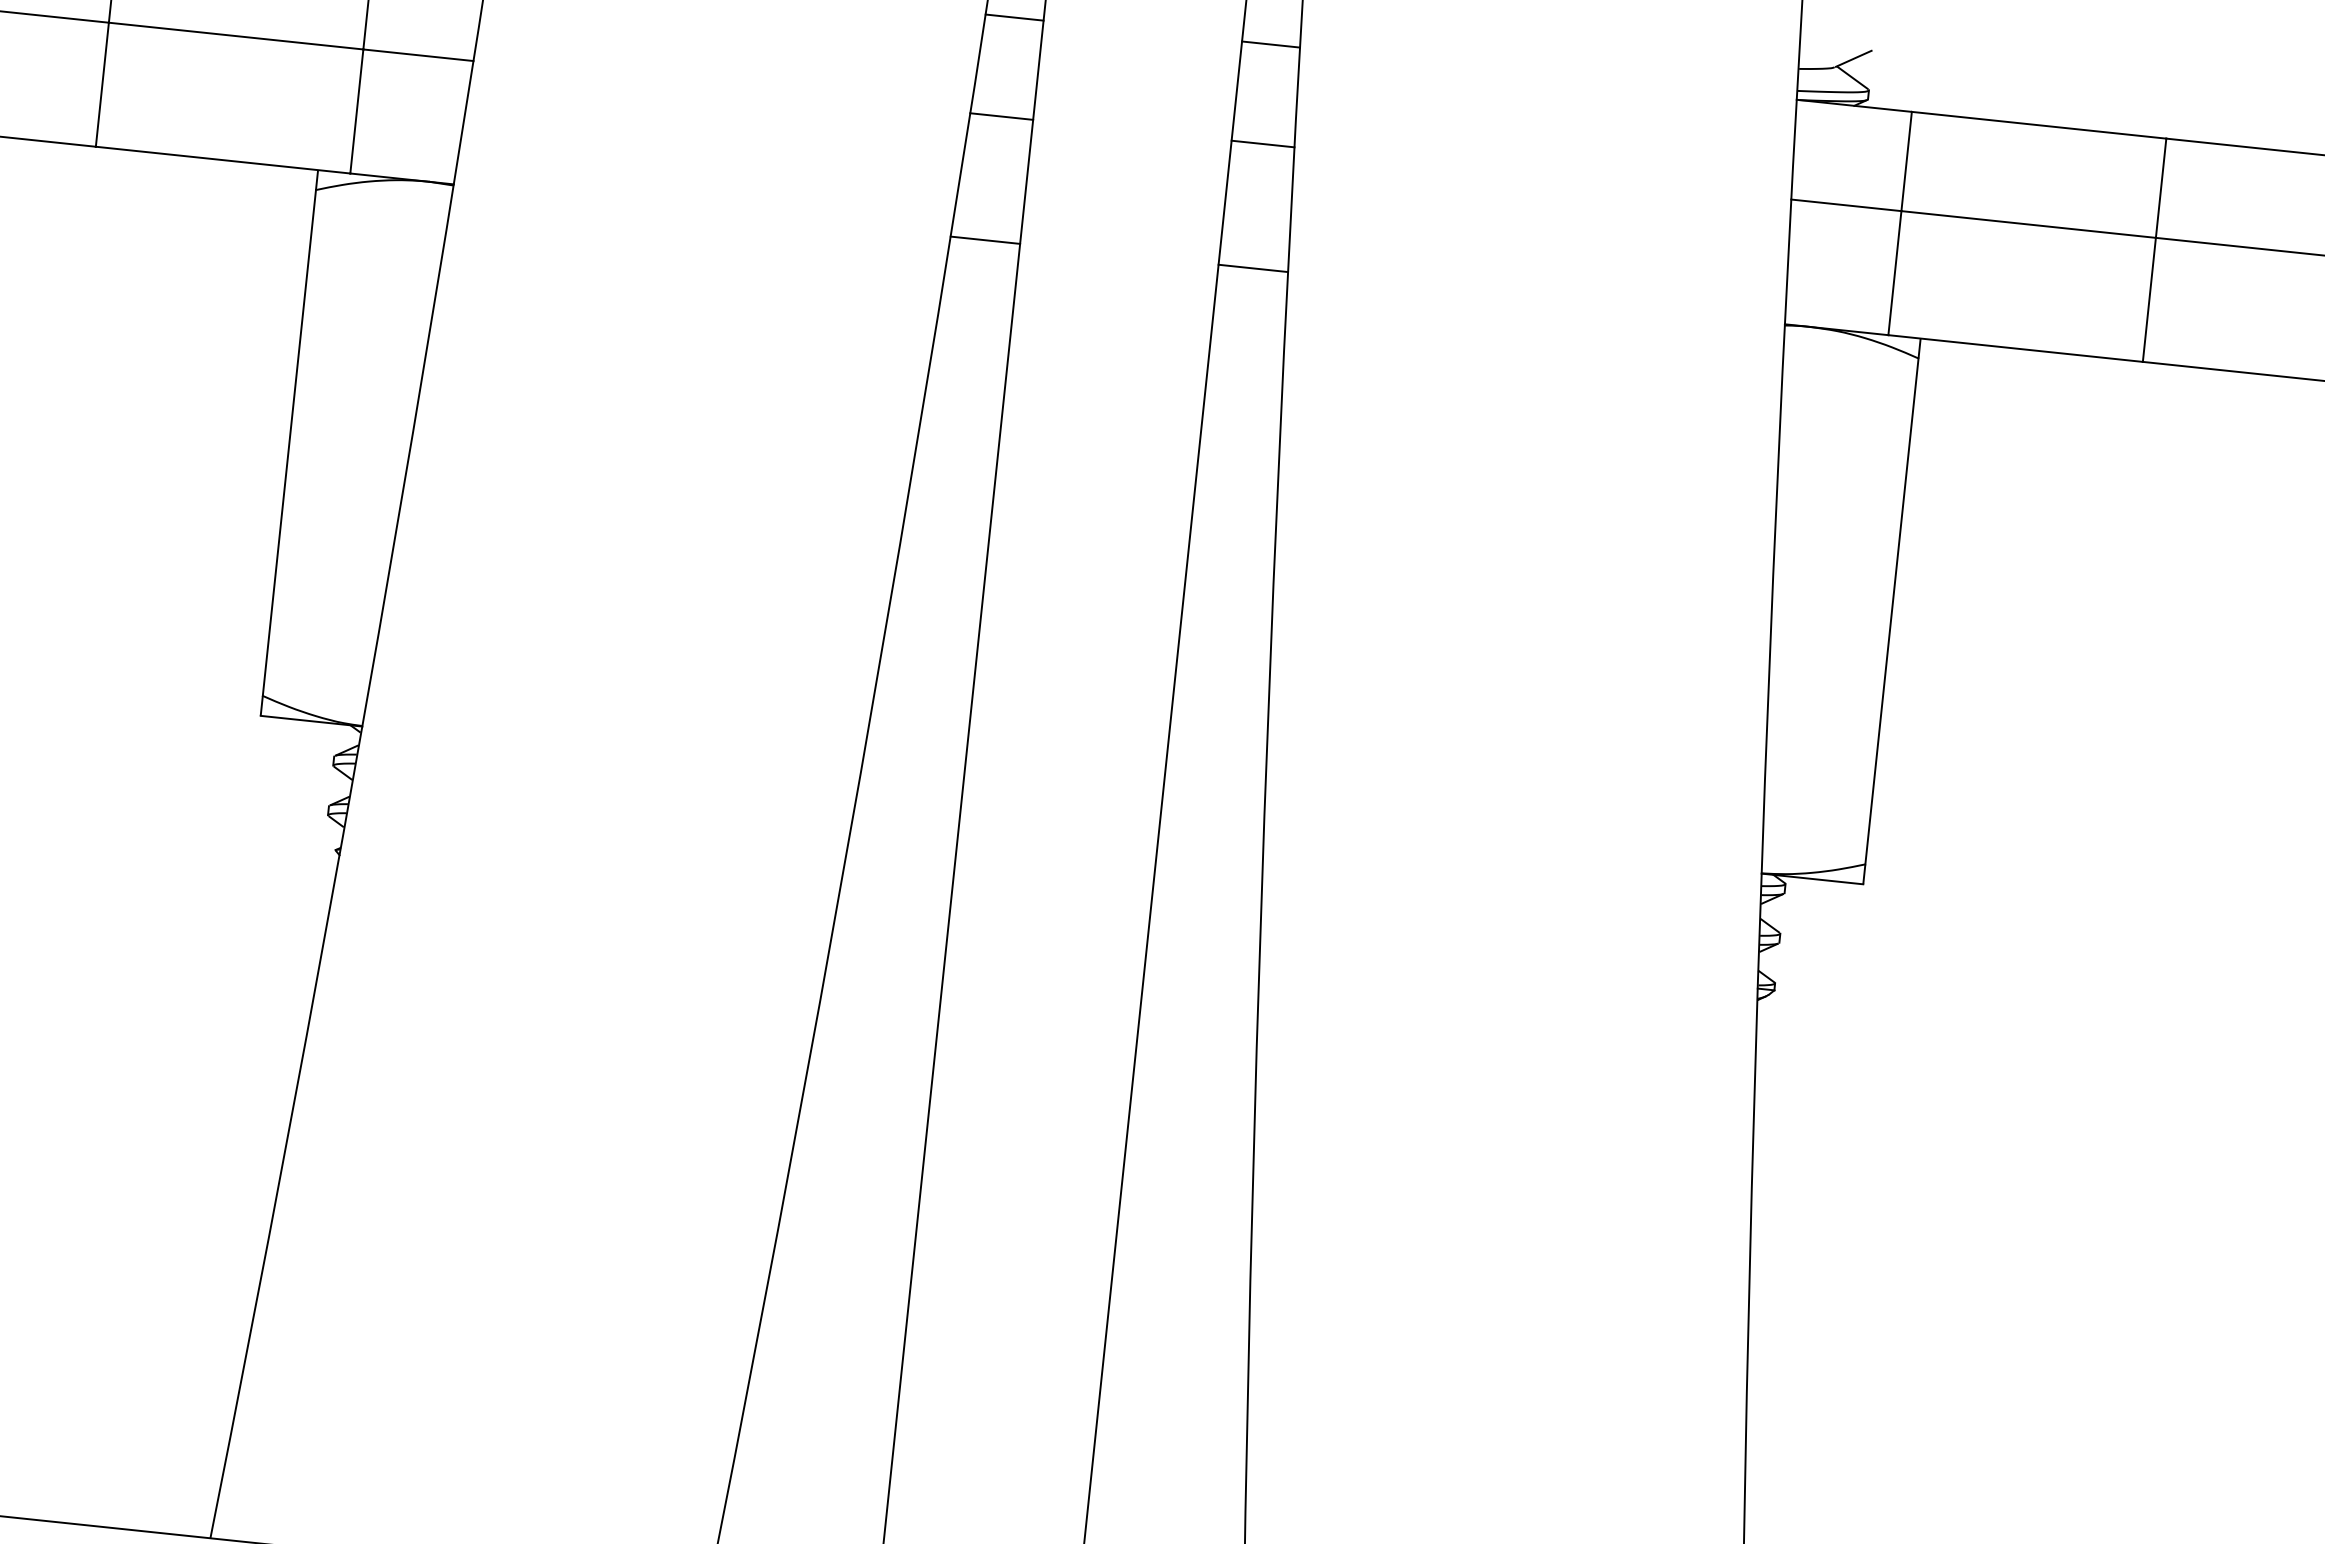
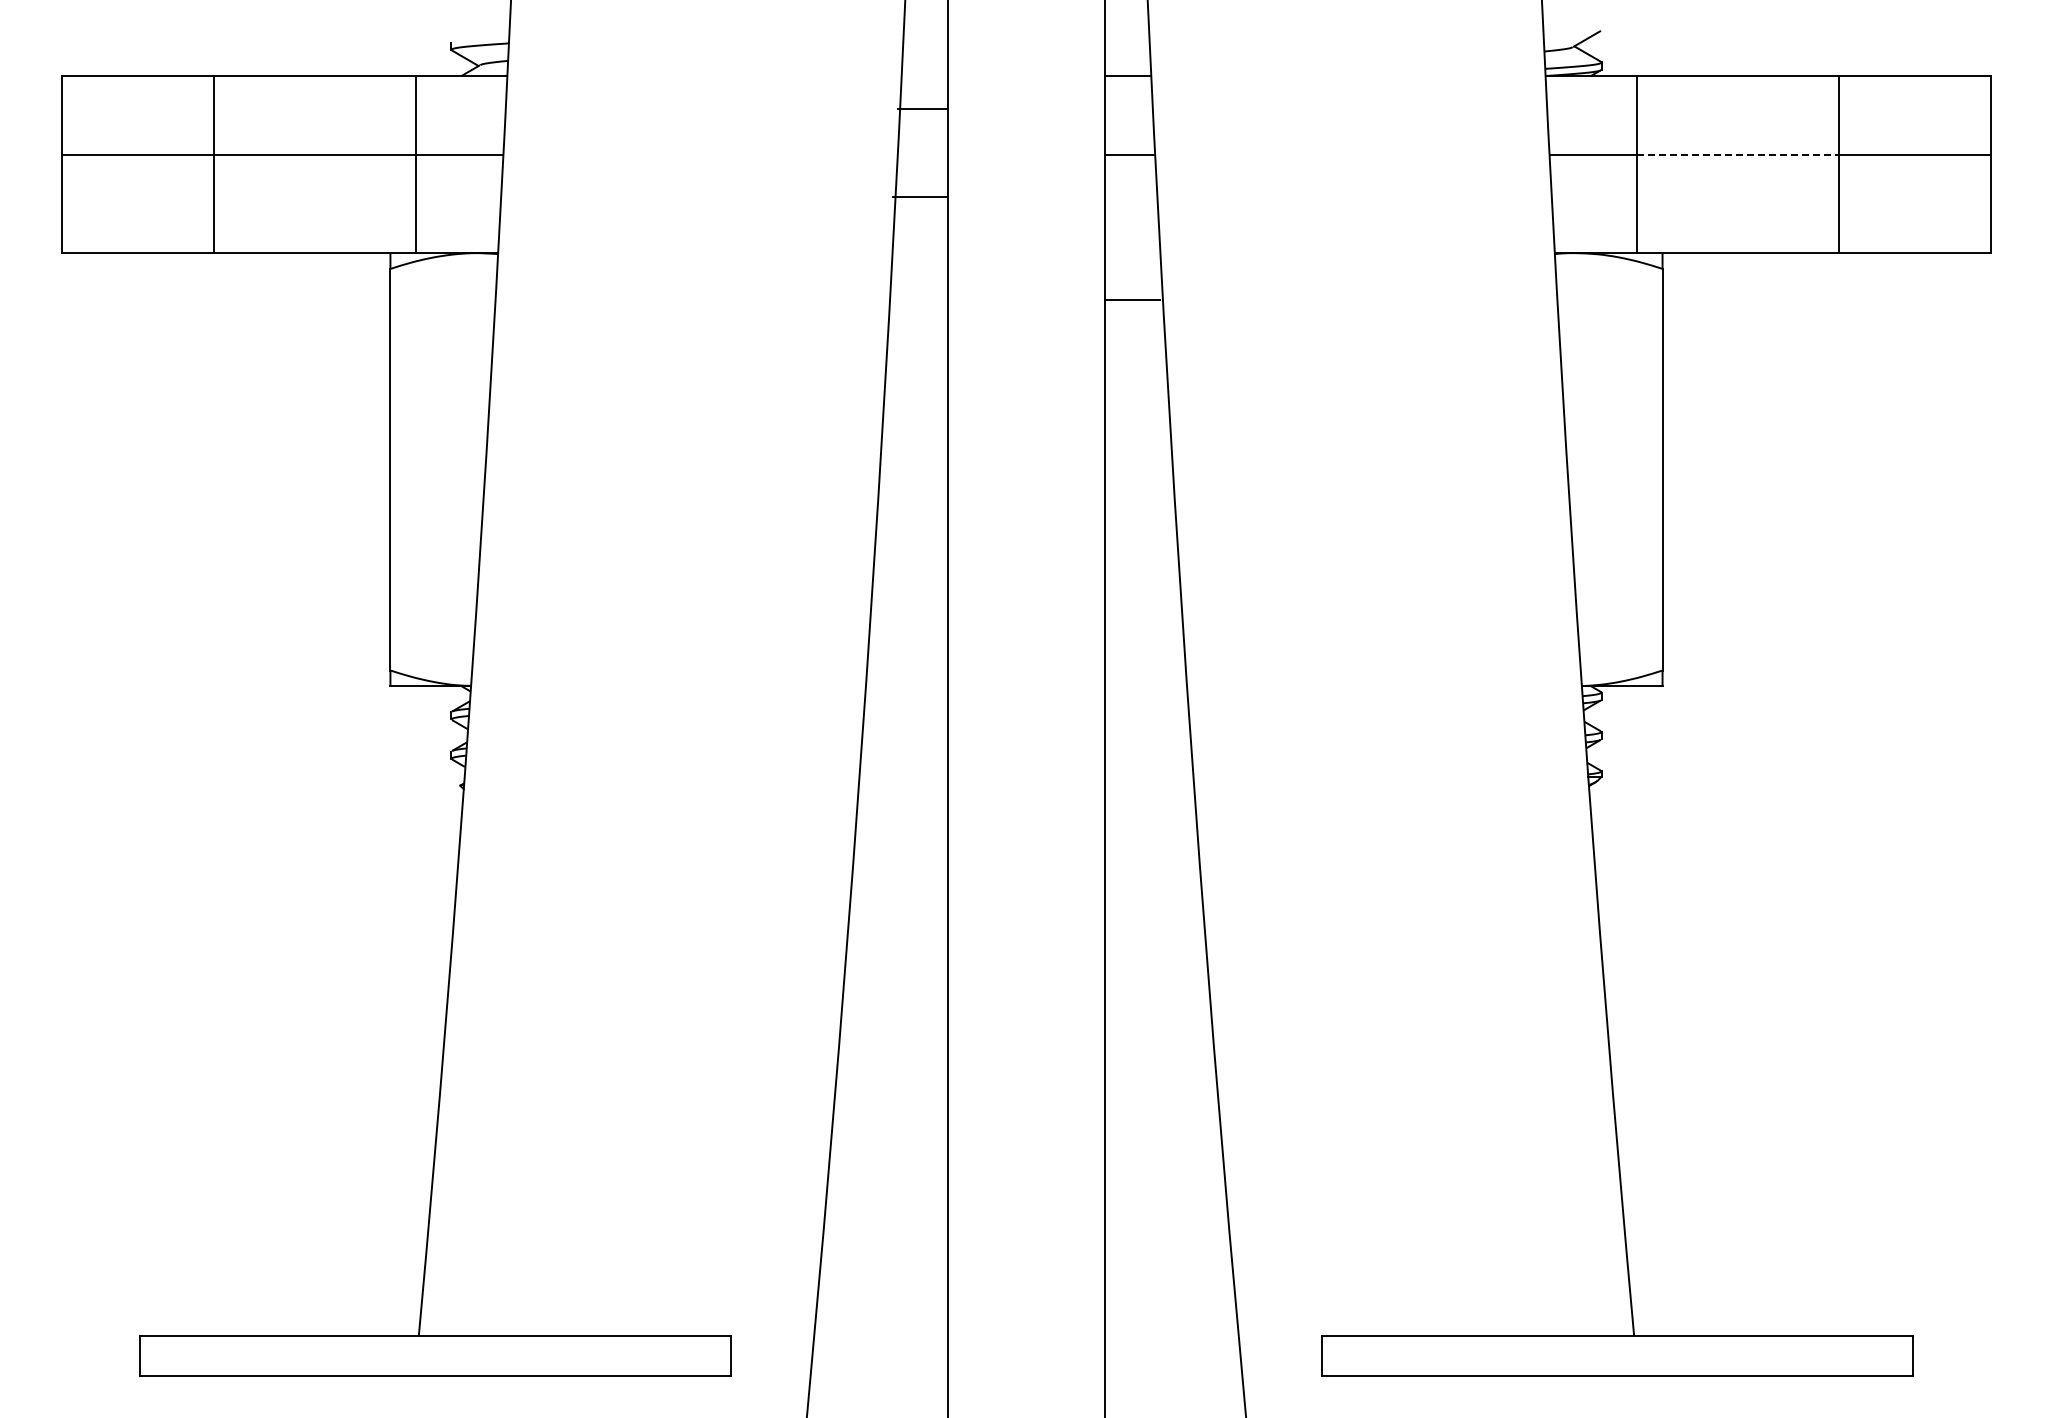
line: (1014, 17) -> (924, 75), removed
line: (1001, 116) -> (922, 108), moved
line: (2029, 224) -> (1738, 154), solid -> dashed
line: (984, 240) -> (919, 197), moved
line: (1252, 268) -> (1132, 300), moved

